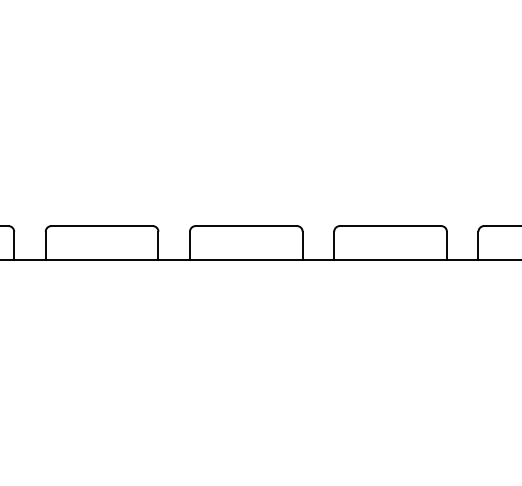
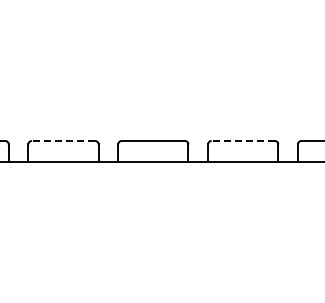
line: (102, 225) -> (63, 140), solid -> dashed
line: (391, 225) -> (243, 140), solid -> dashed

